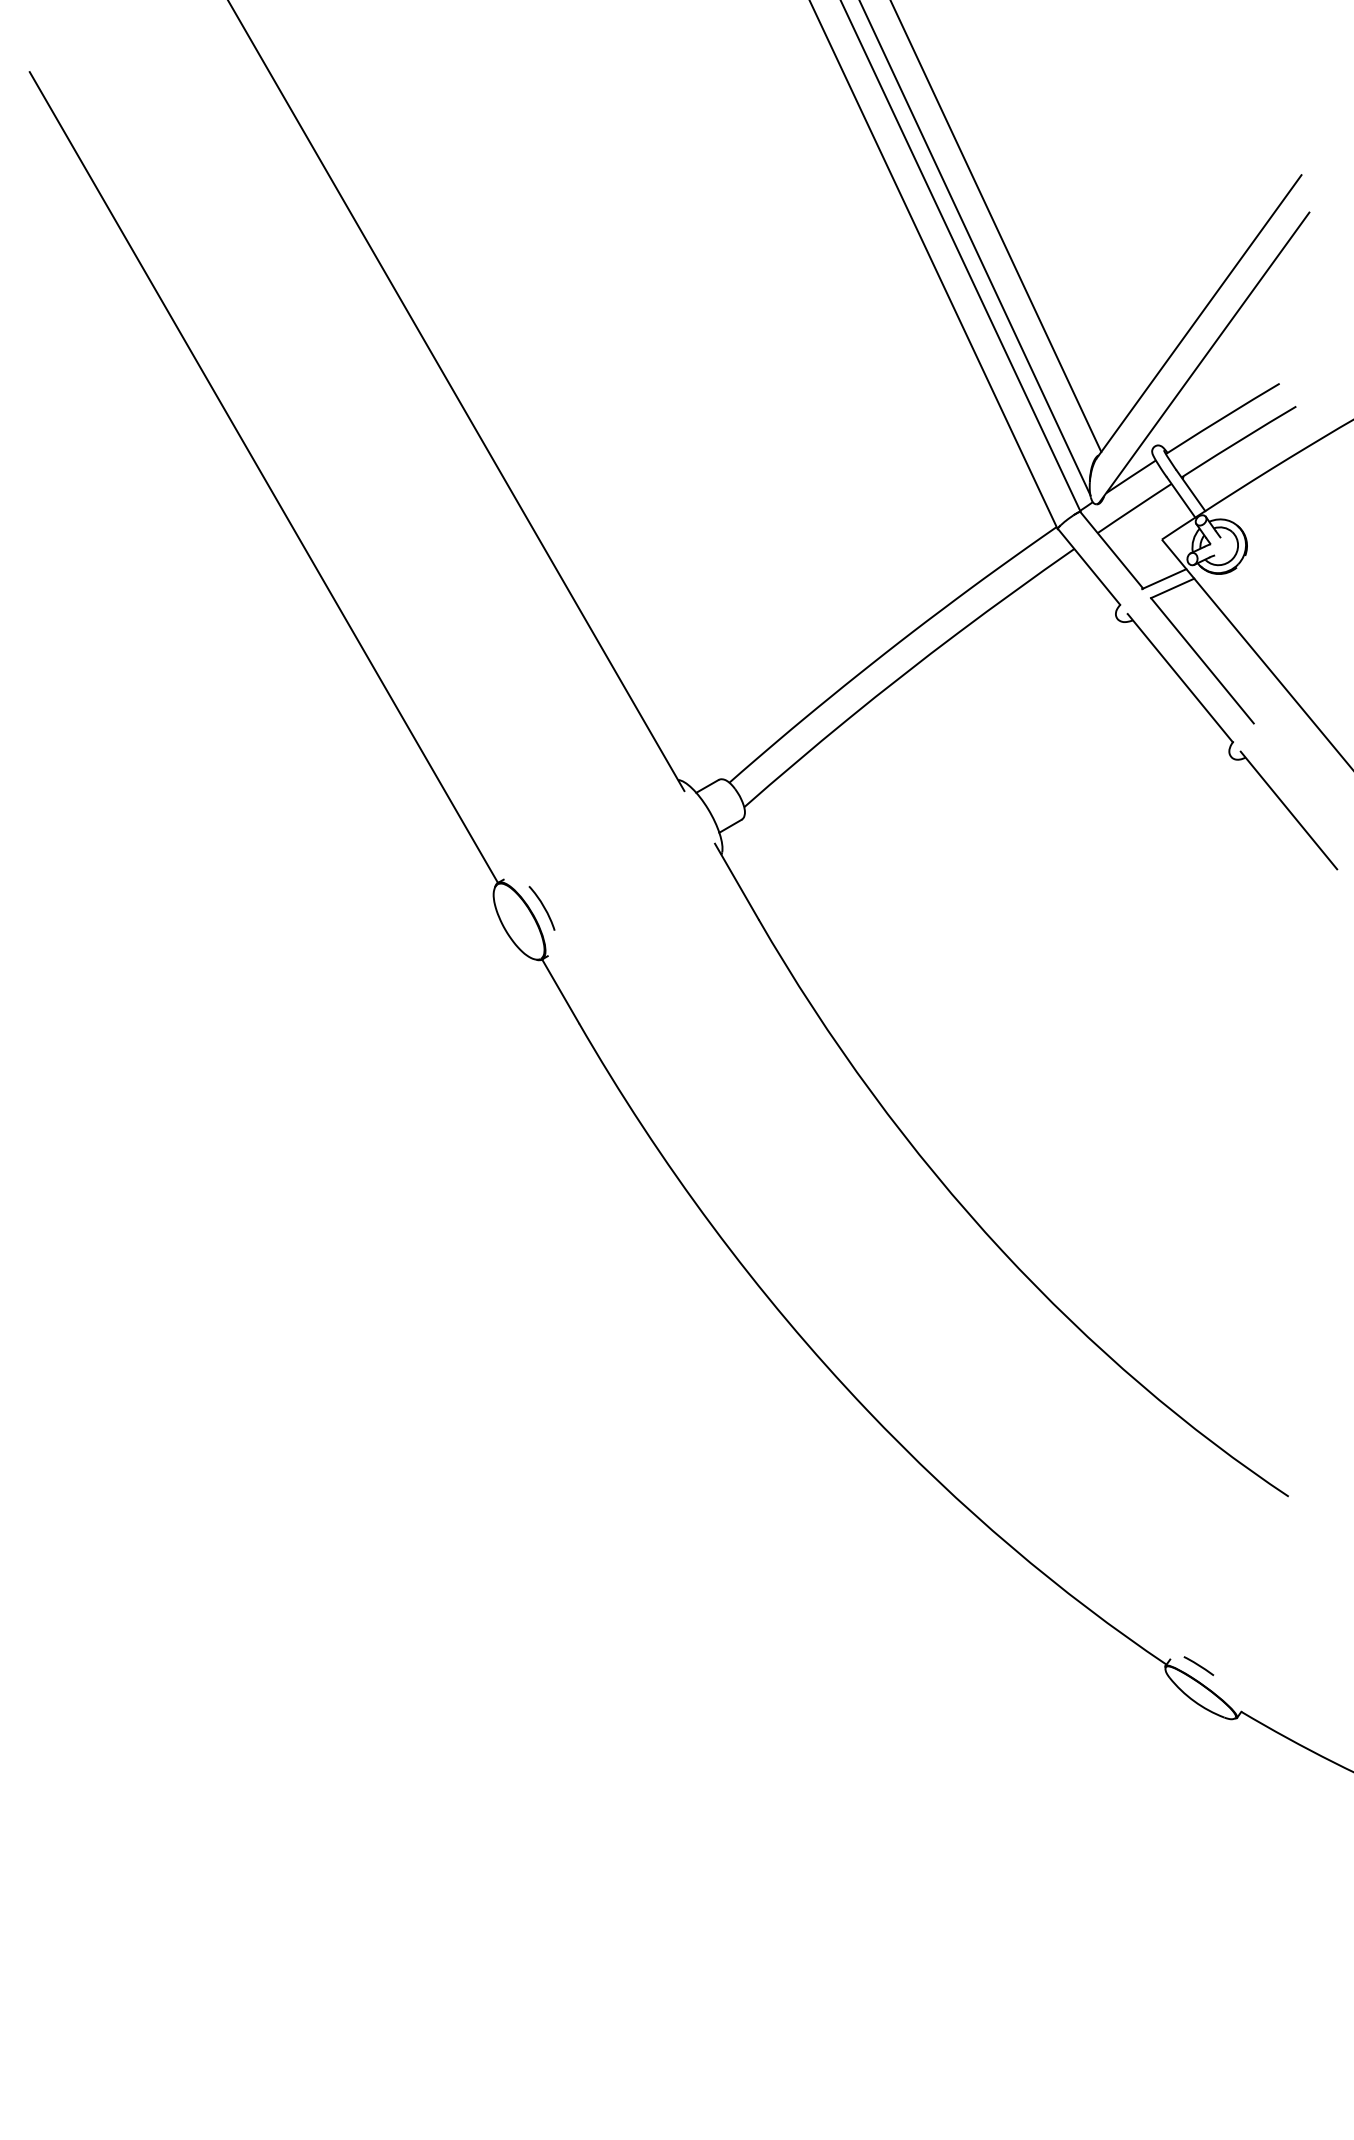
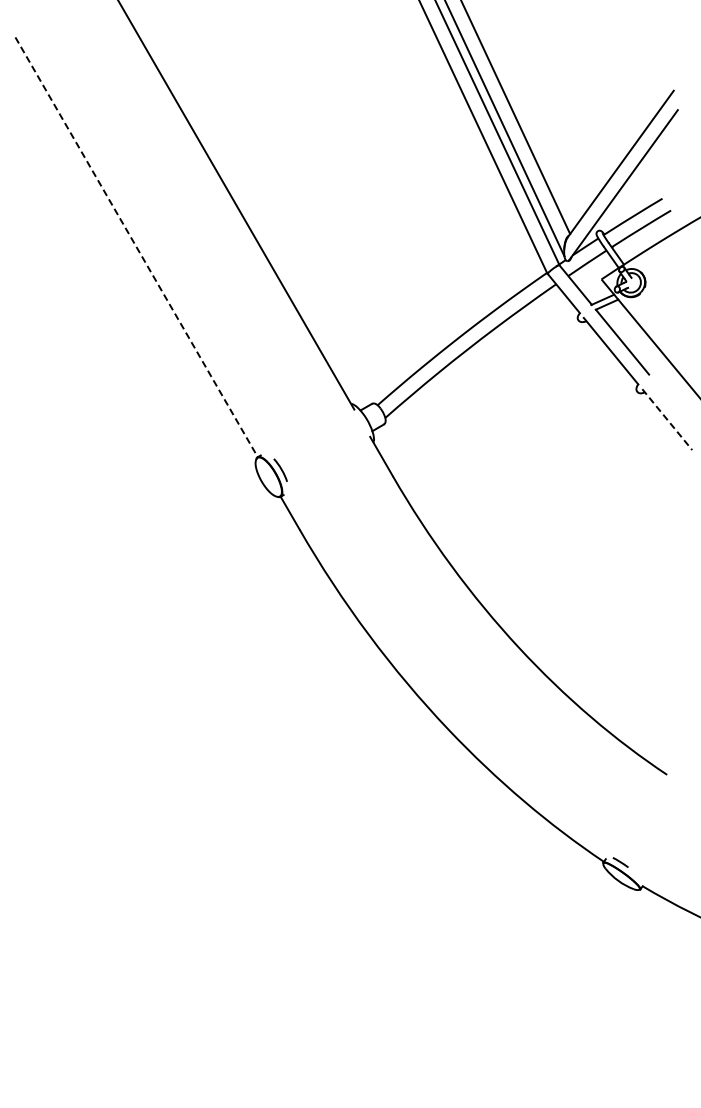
line: (263, 477) -> (136, 247), solid -> dashed
line: (1289, 812) -> (667, 420), solid -> dashed

